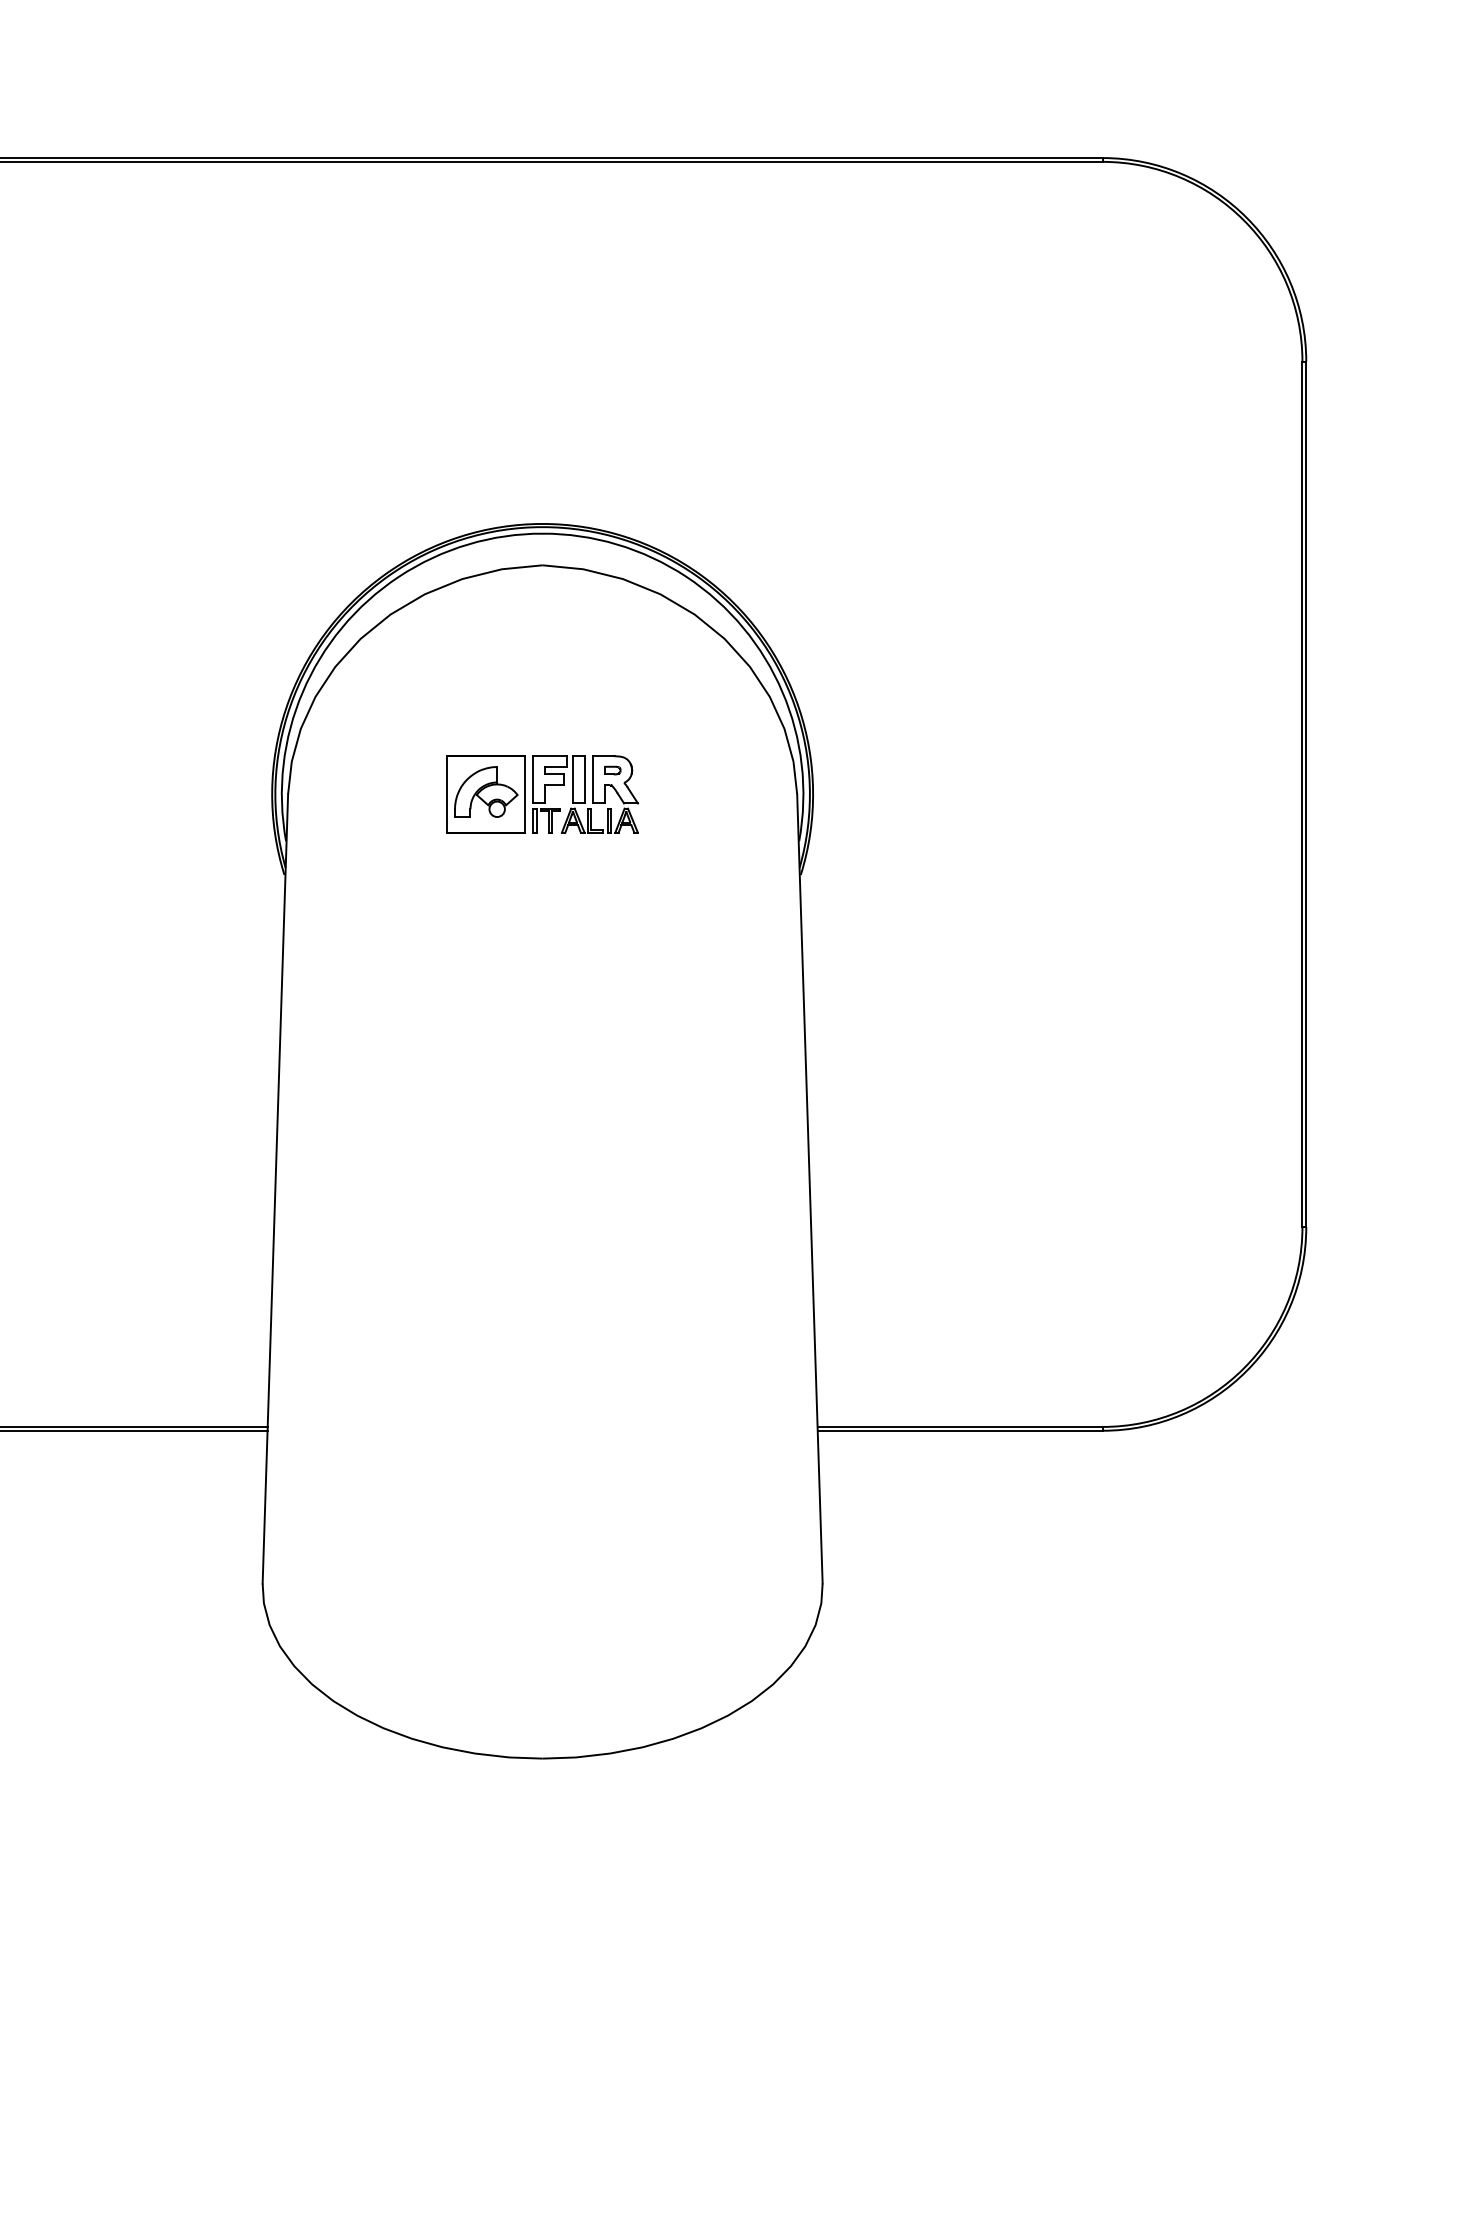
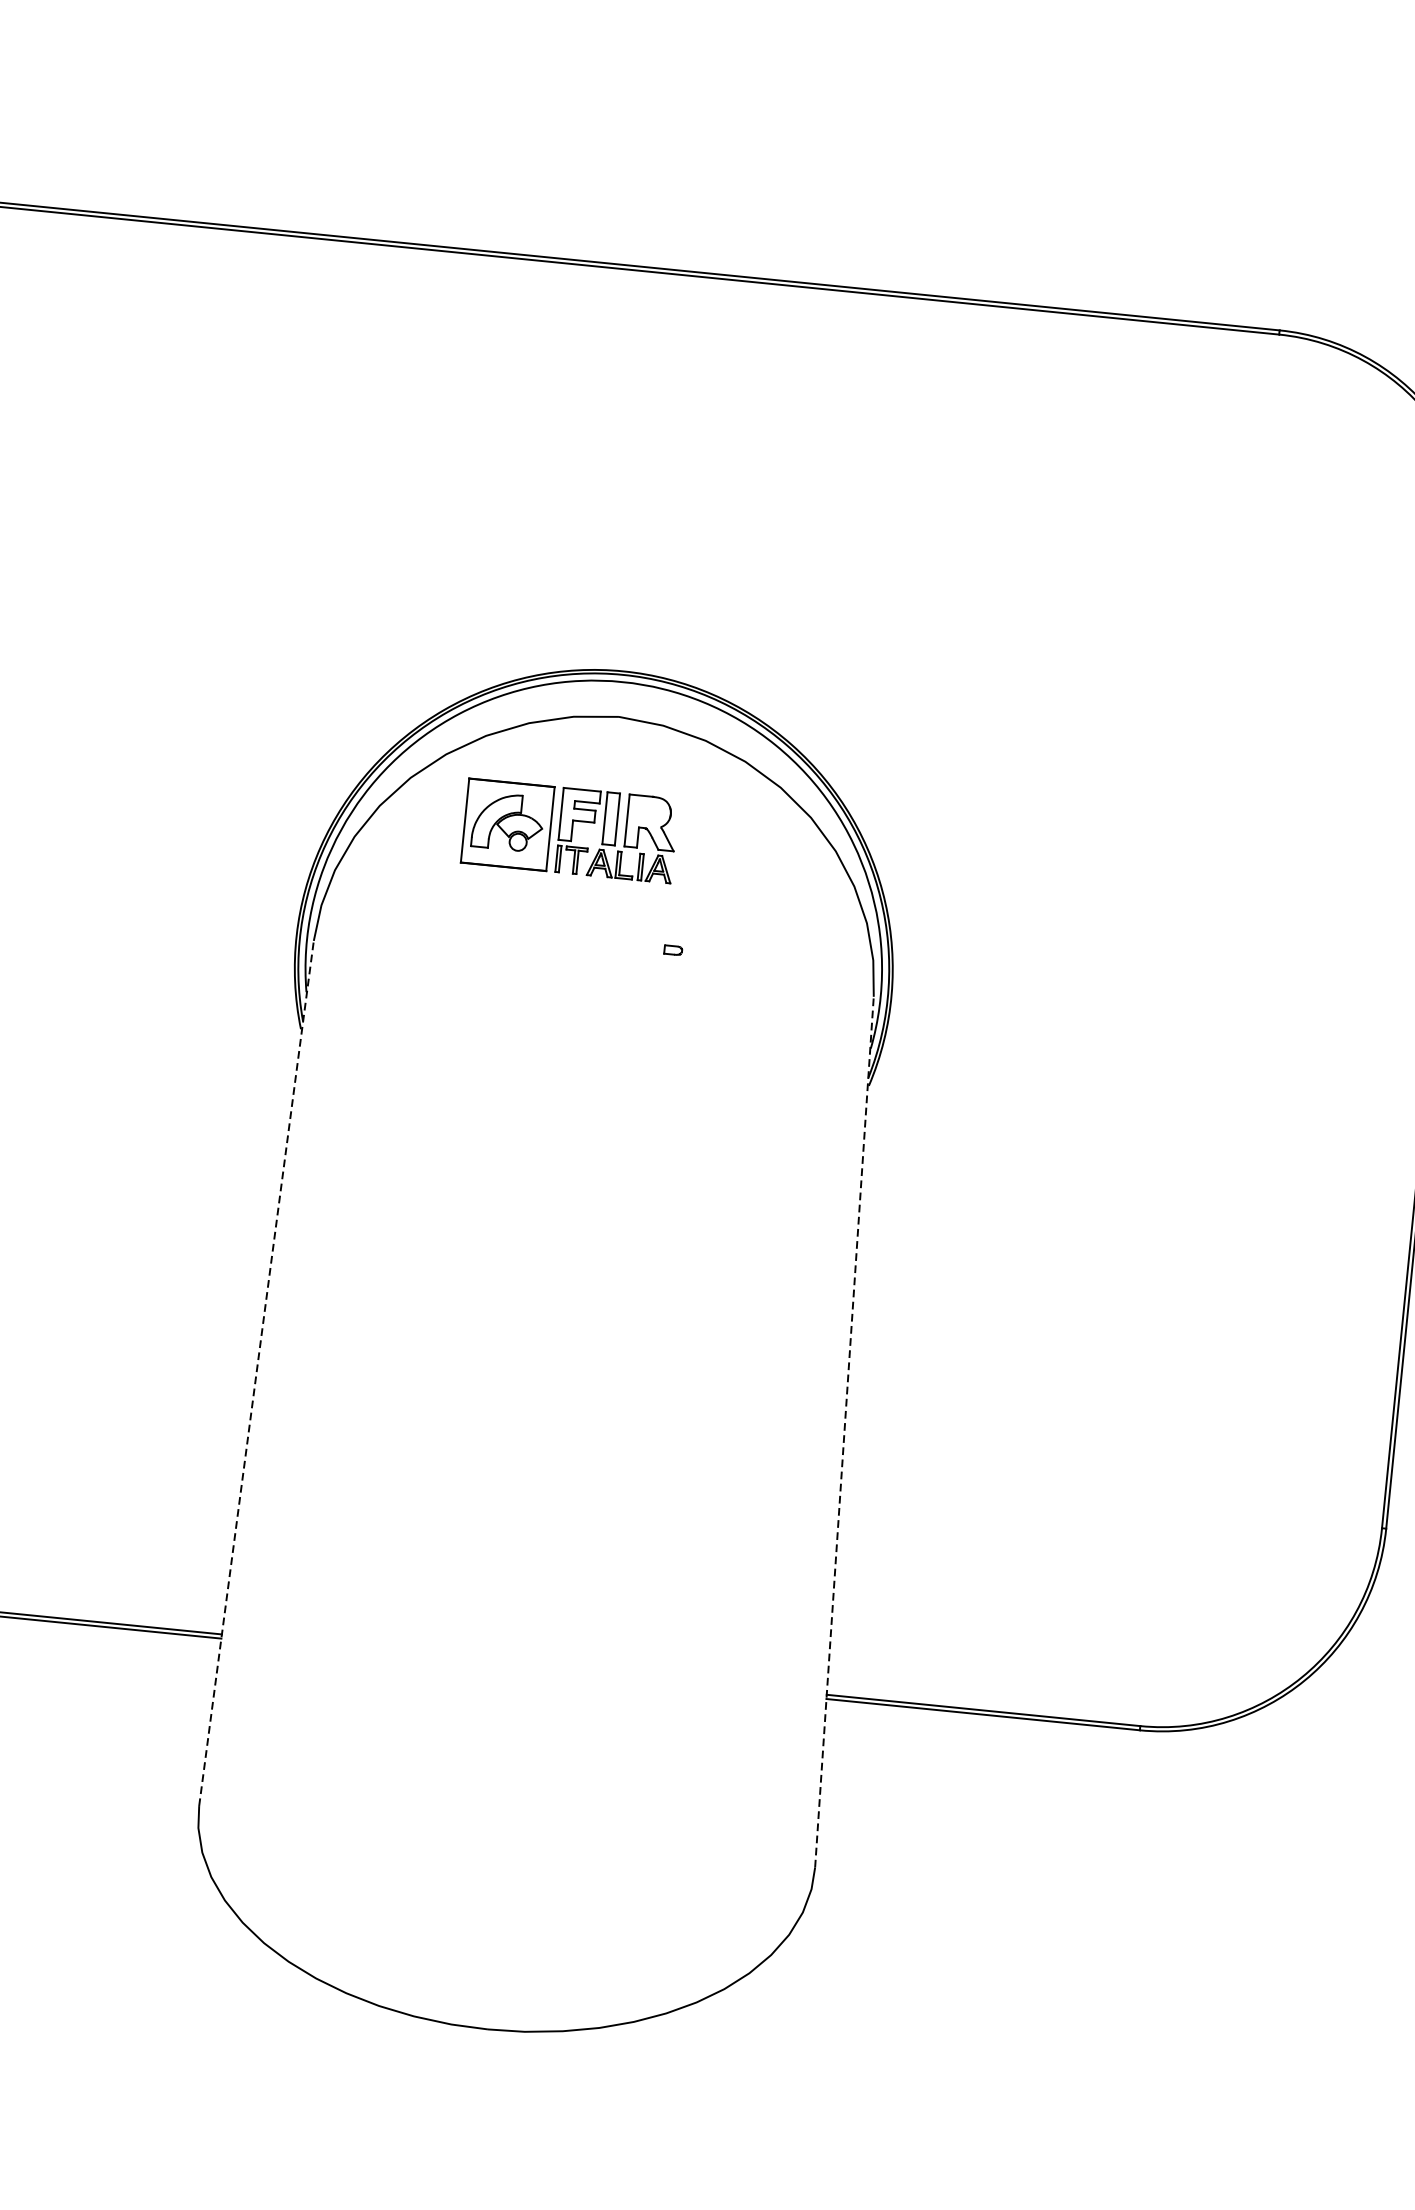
part: (542, 794) -> (569, 831), moved
line: (275, 1188) -> (256, 1373), solid -> dashed
line: (809, 1188) -> (844, 1431), solid -> dashed

